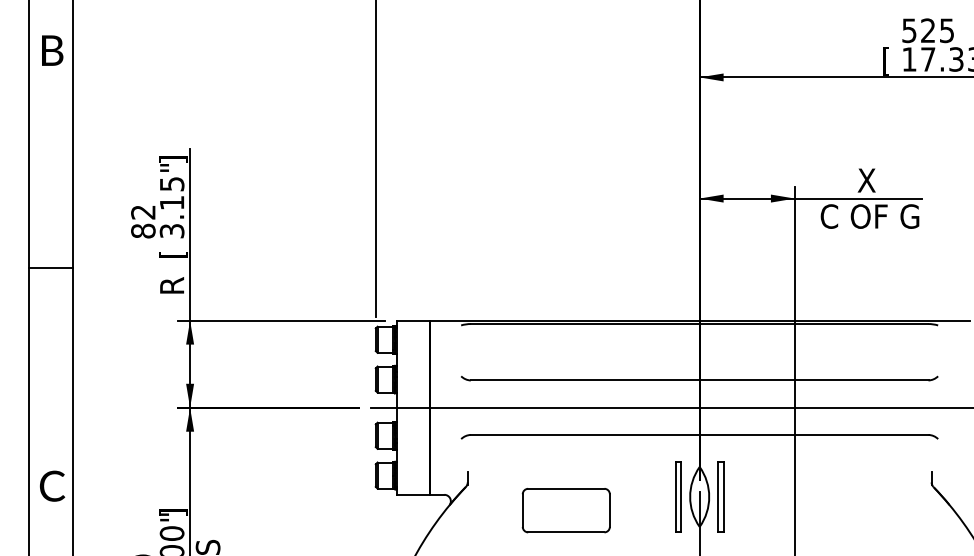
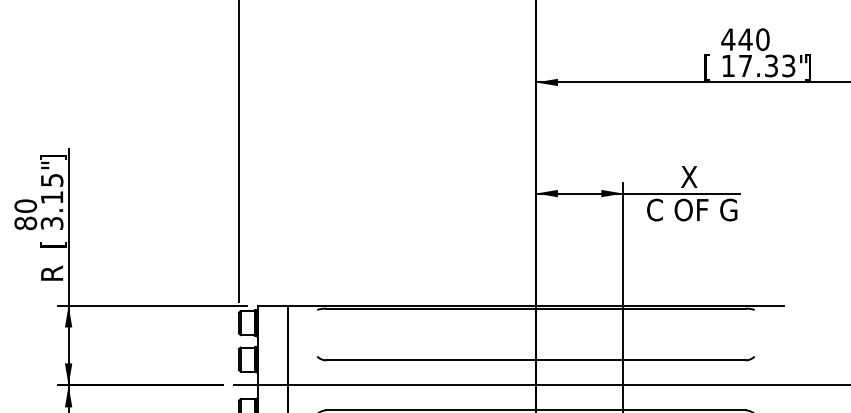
text: (927, 30) -> (744, 39), 525 -> 440
text: (143, 212) -> (25, 206), 82 -> 80

